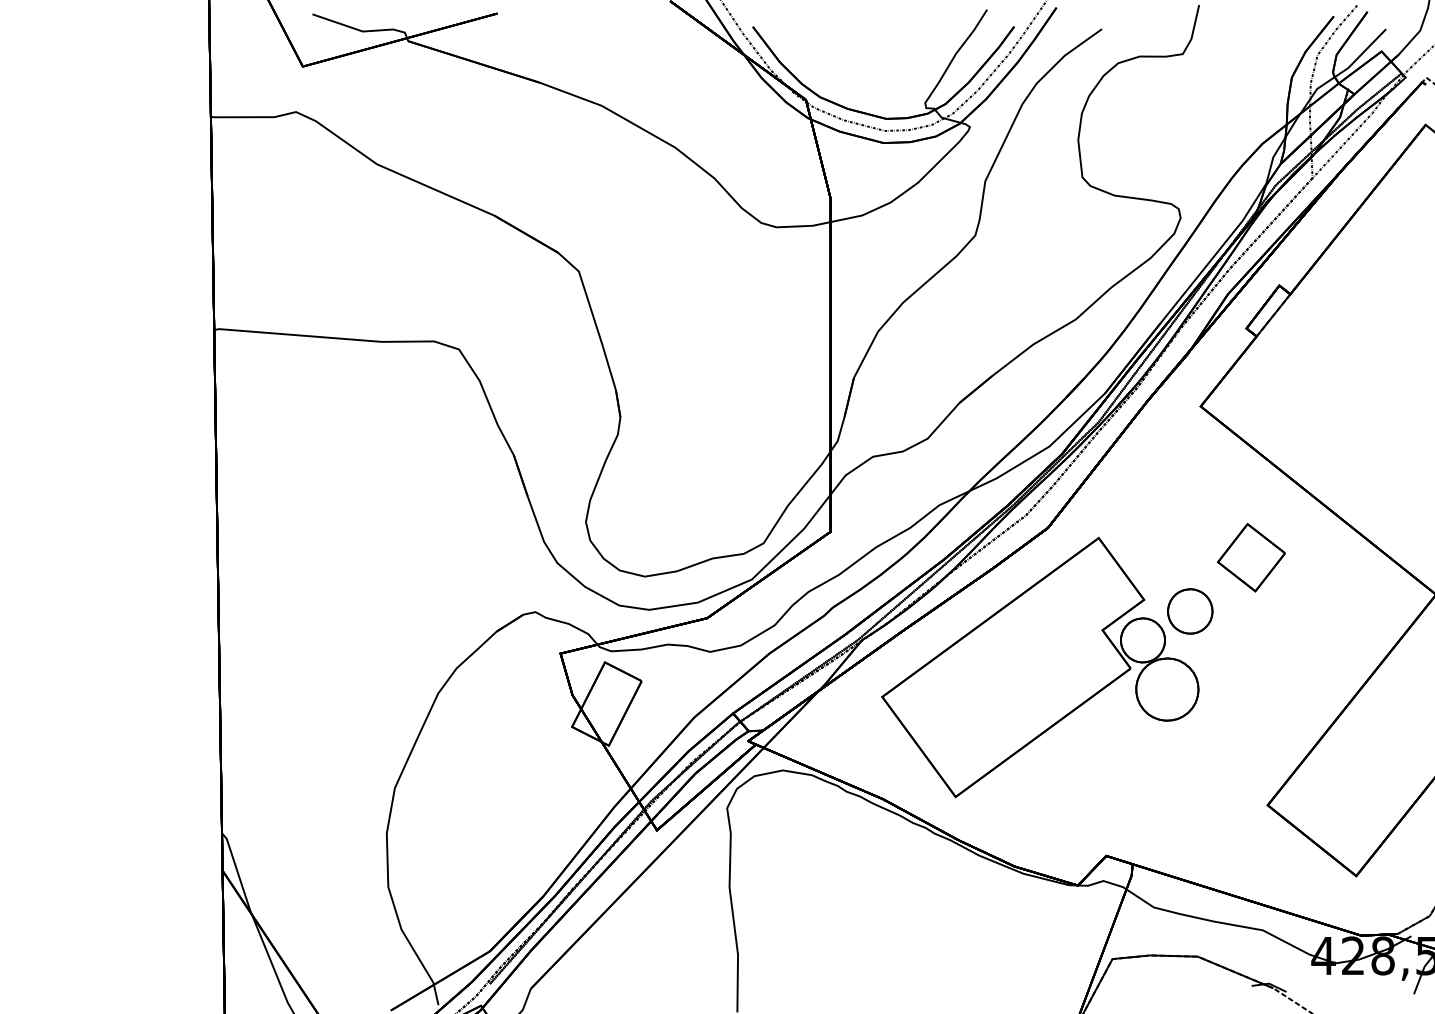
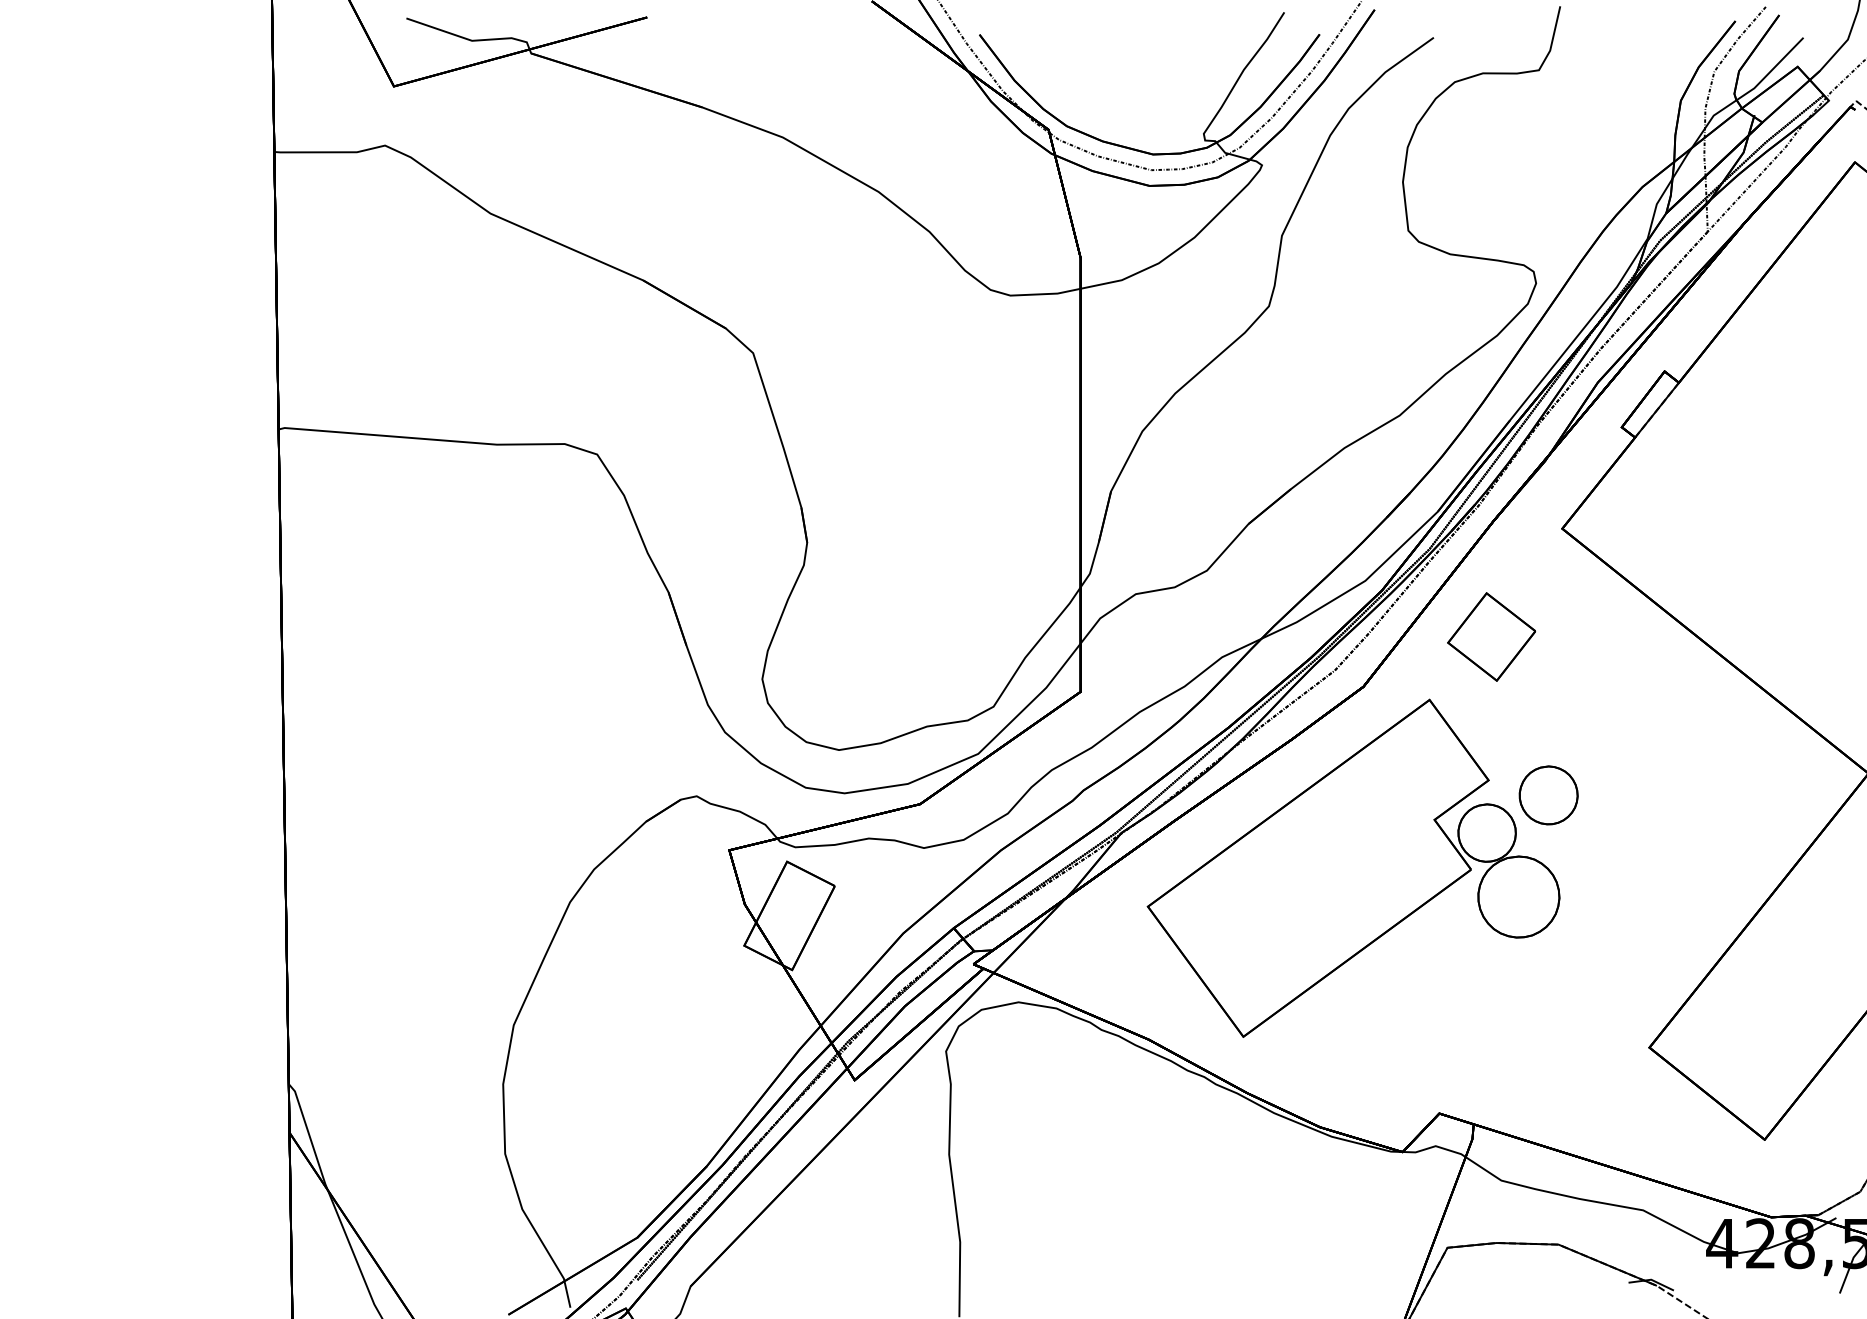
part: (1250, 557) -> (1490, 636), moved

